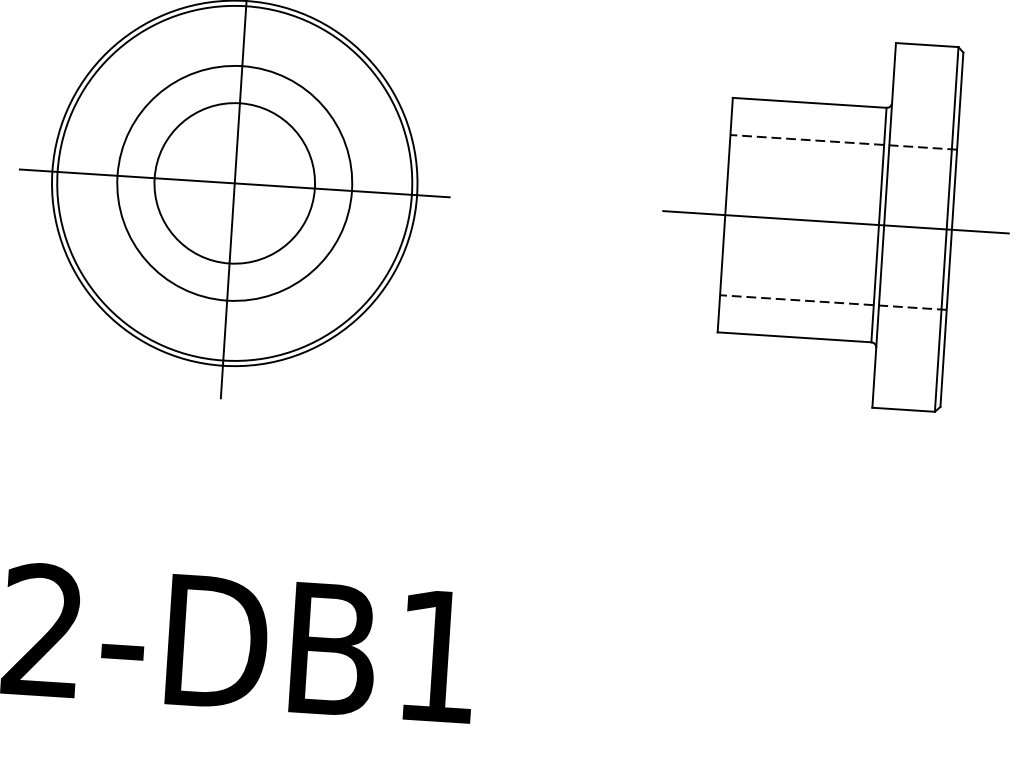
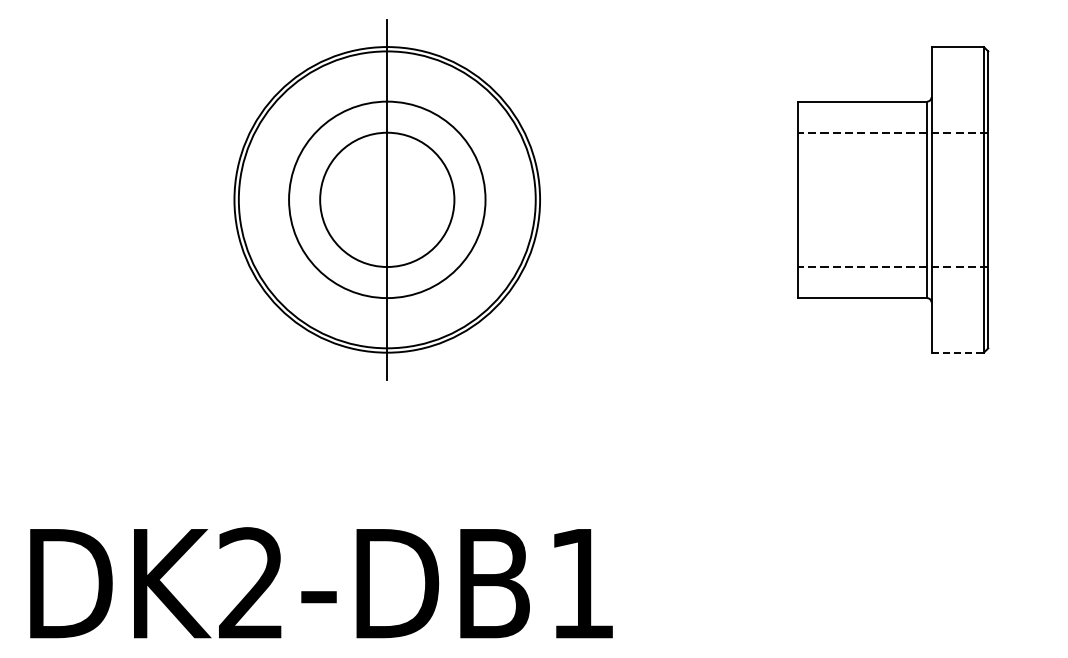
line: (235, 182) -> (387, 199), removed
line: (835, 221) -> (890, 199), removed
line: (904, 409) -> (958, 352), solid -> dashed

